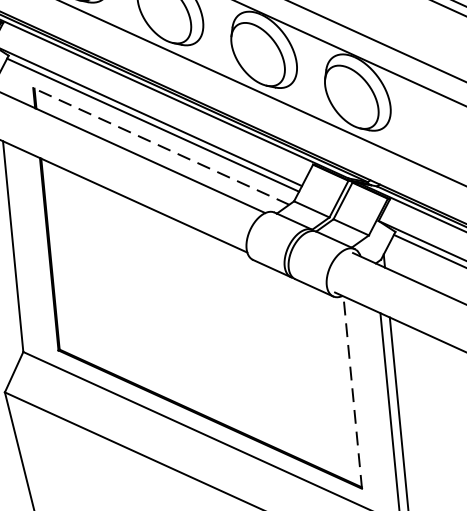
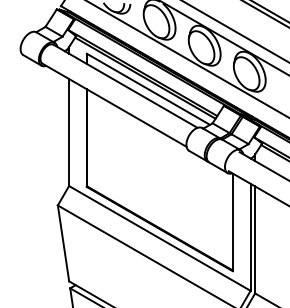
line: (161, 146) -> (148, 89), dashed -> solid
line: (352, 392) -> (232, 222), dashed -> solid

